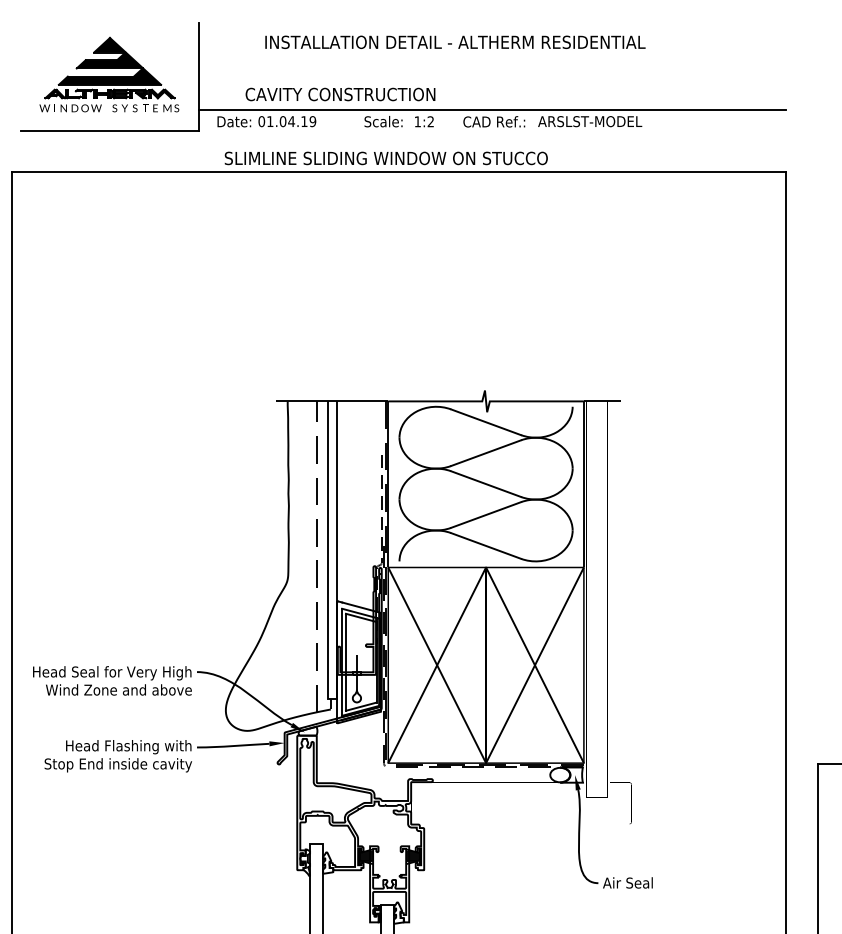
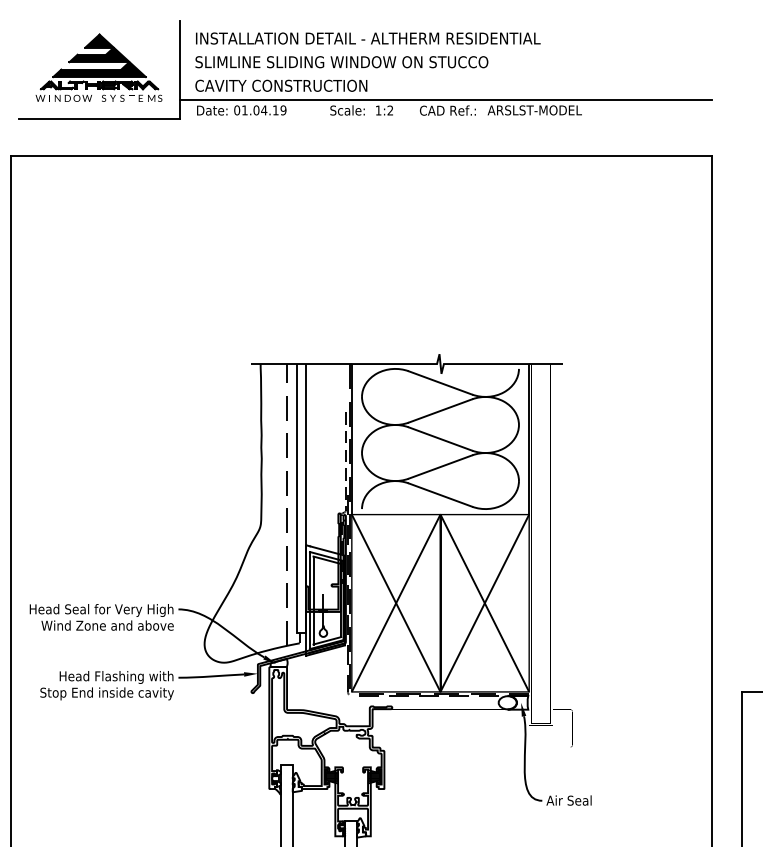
text: (455, 41) -> (368, 37), moved
text: (340, 94) -> (281, 85), moved
text: (385, 158) -> (341, 62), moved

